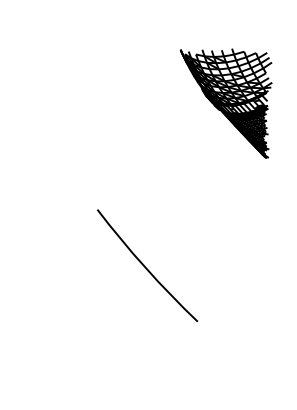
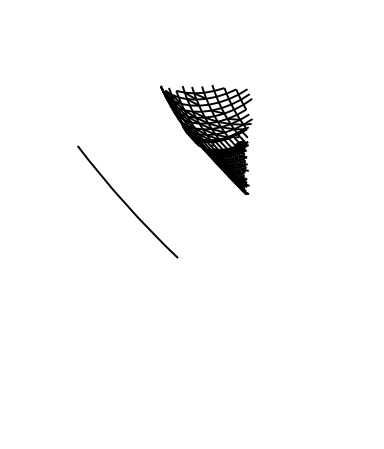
arc: (145, 266) -> (125, 202), moved

